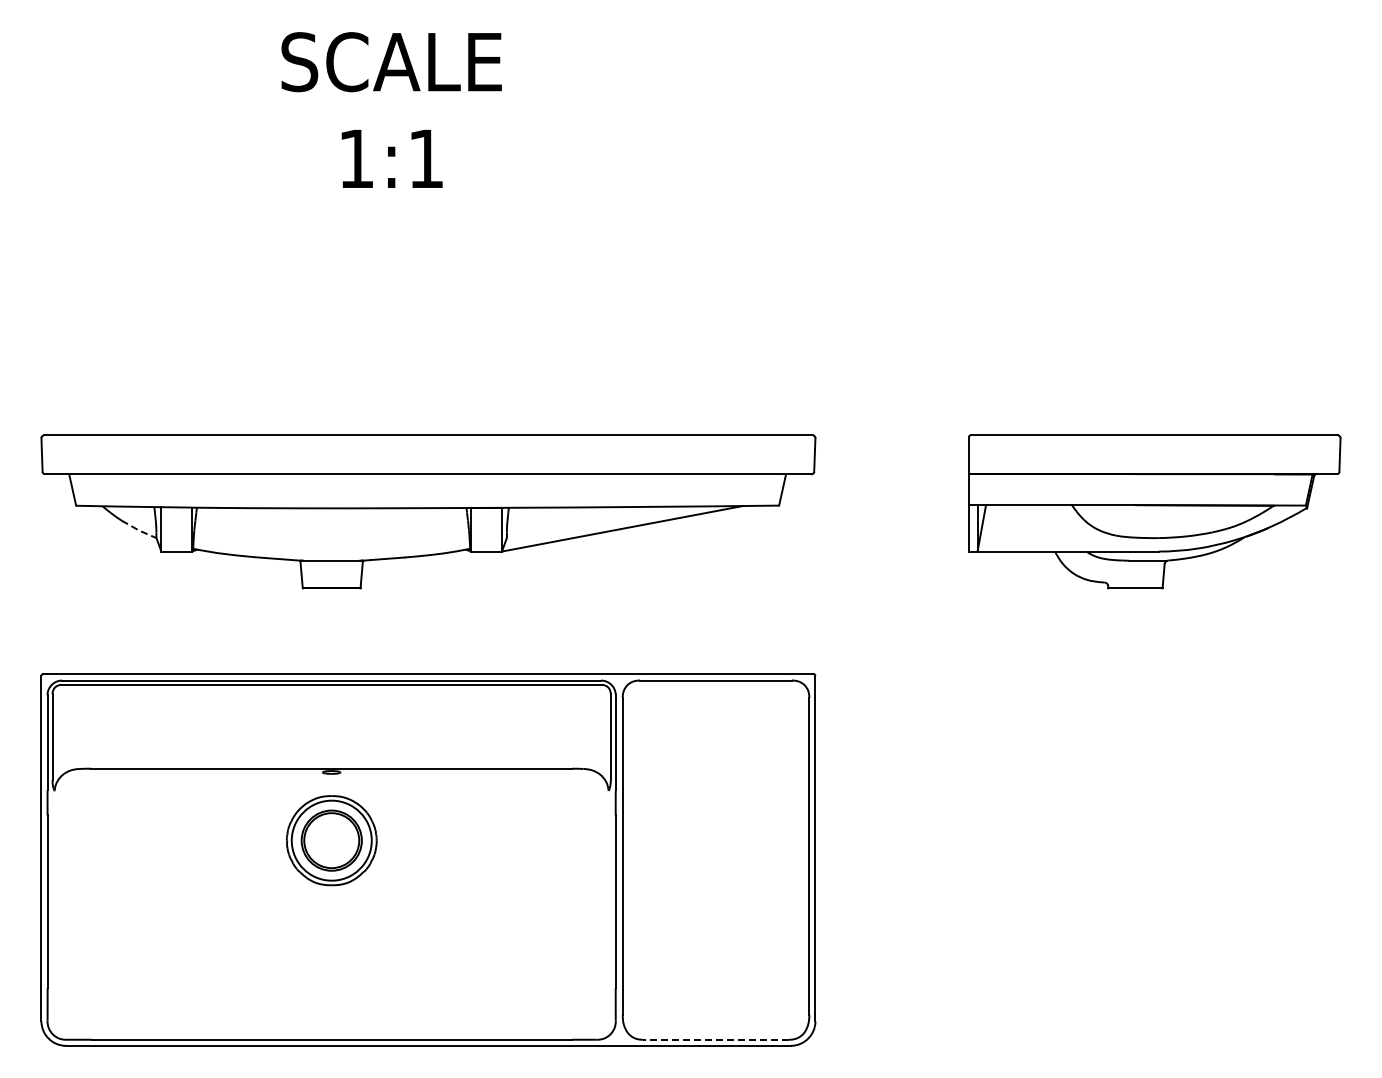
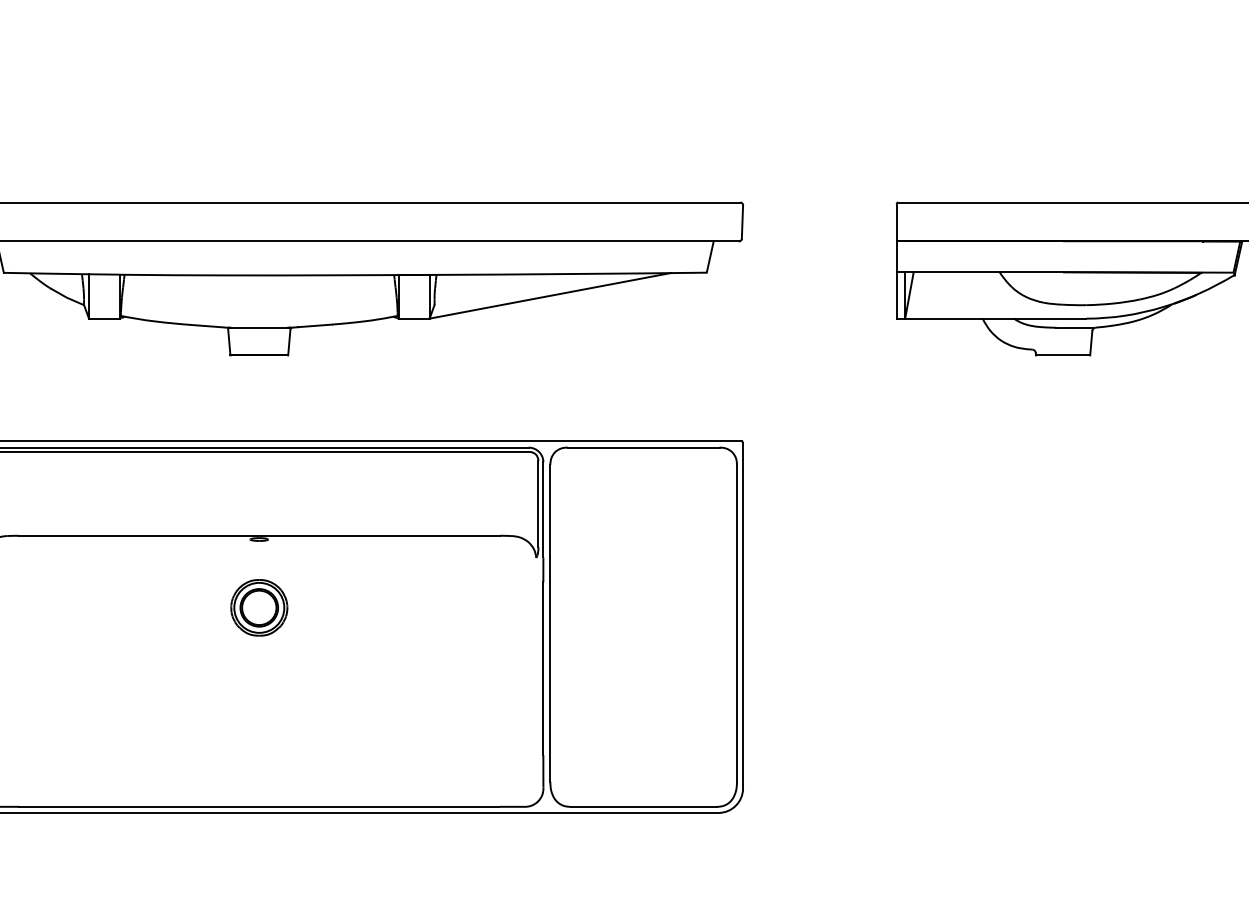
line: (139, 530) -> (67, 297), dashed -> solid
part: (331, 840) -> (259, 607), size x0.62
line: (715, 1039) -> (643, 806), dashed -> solid

